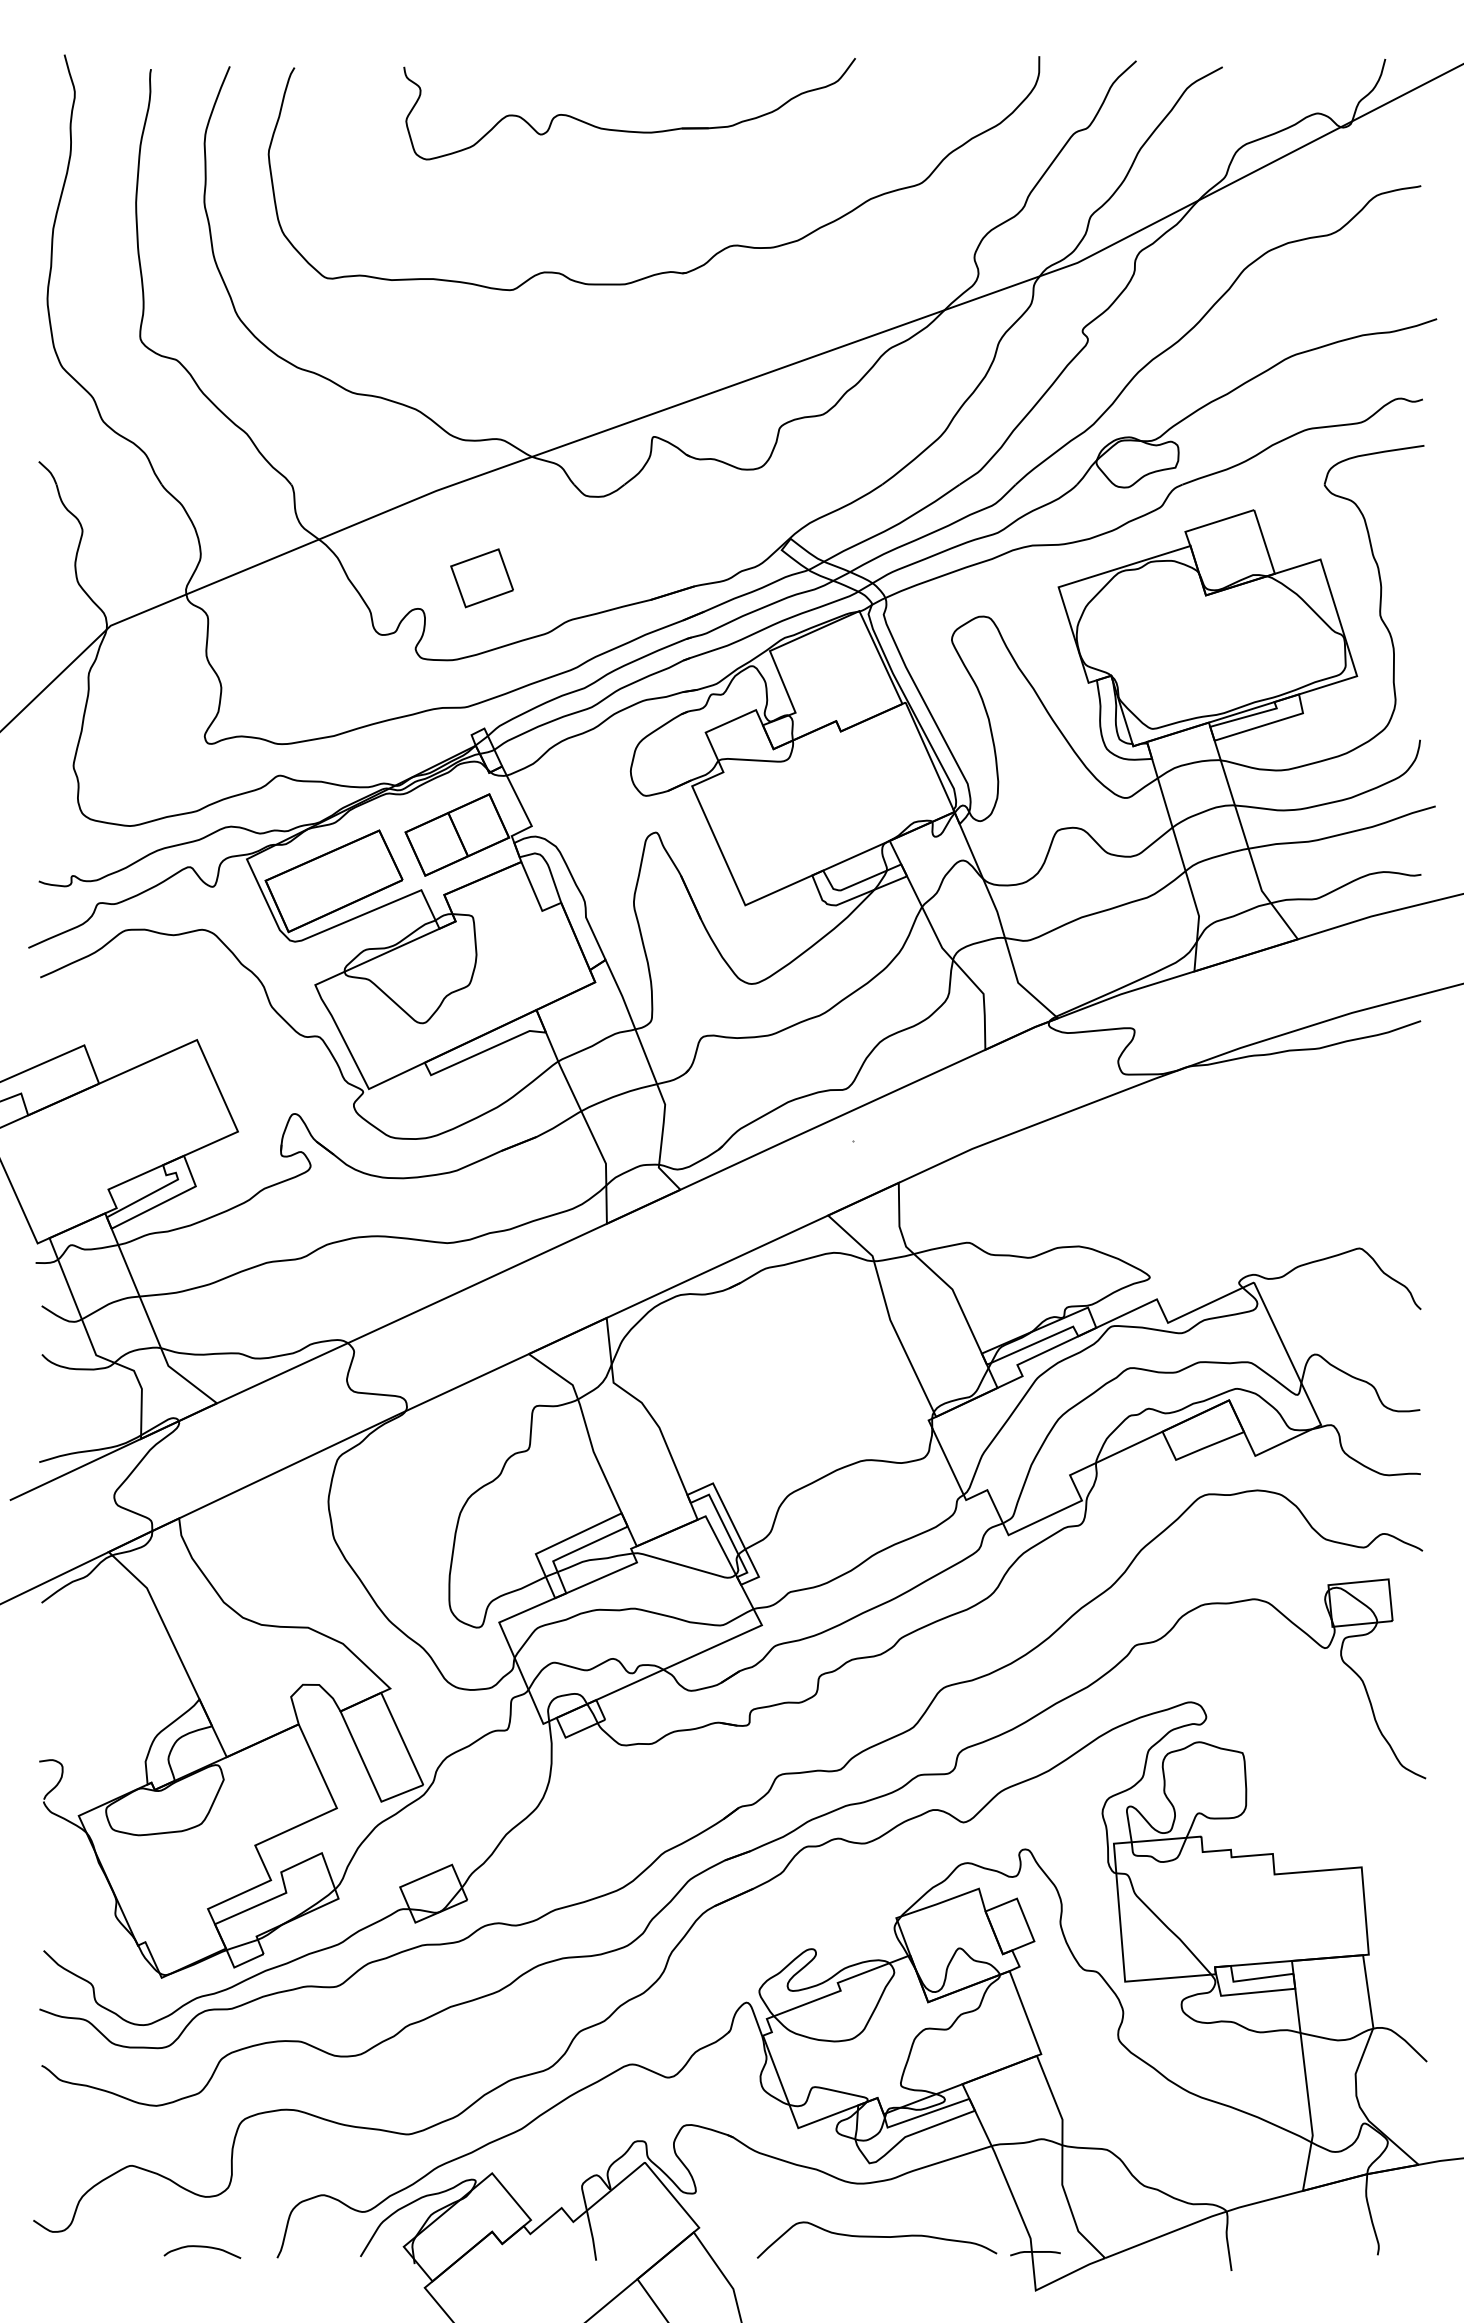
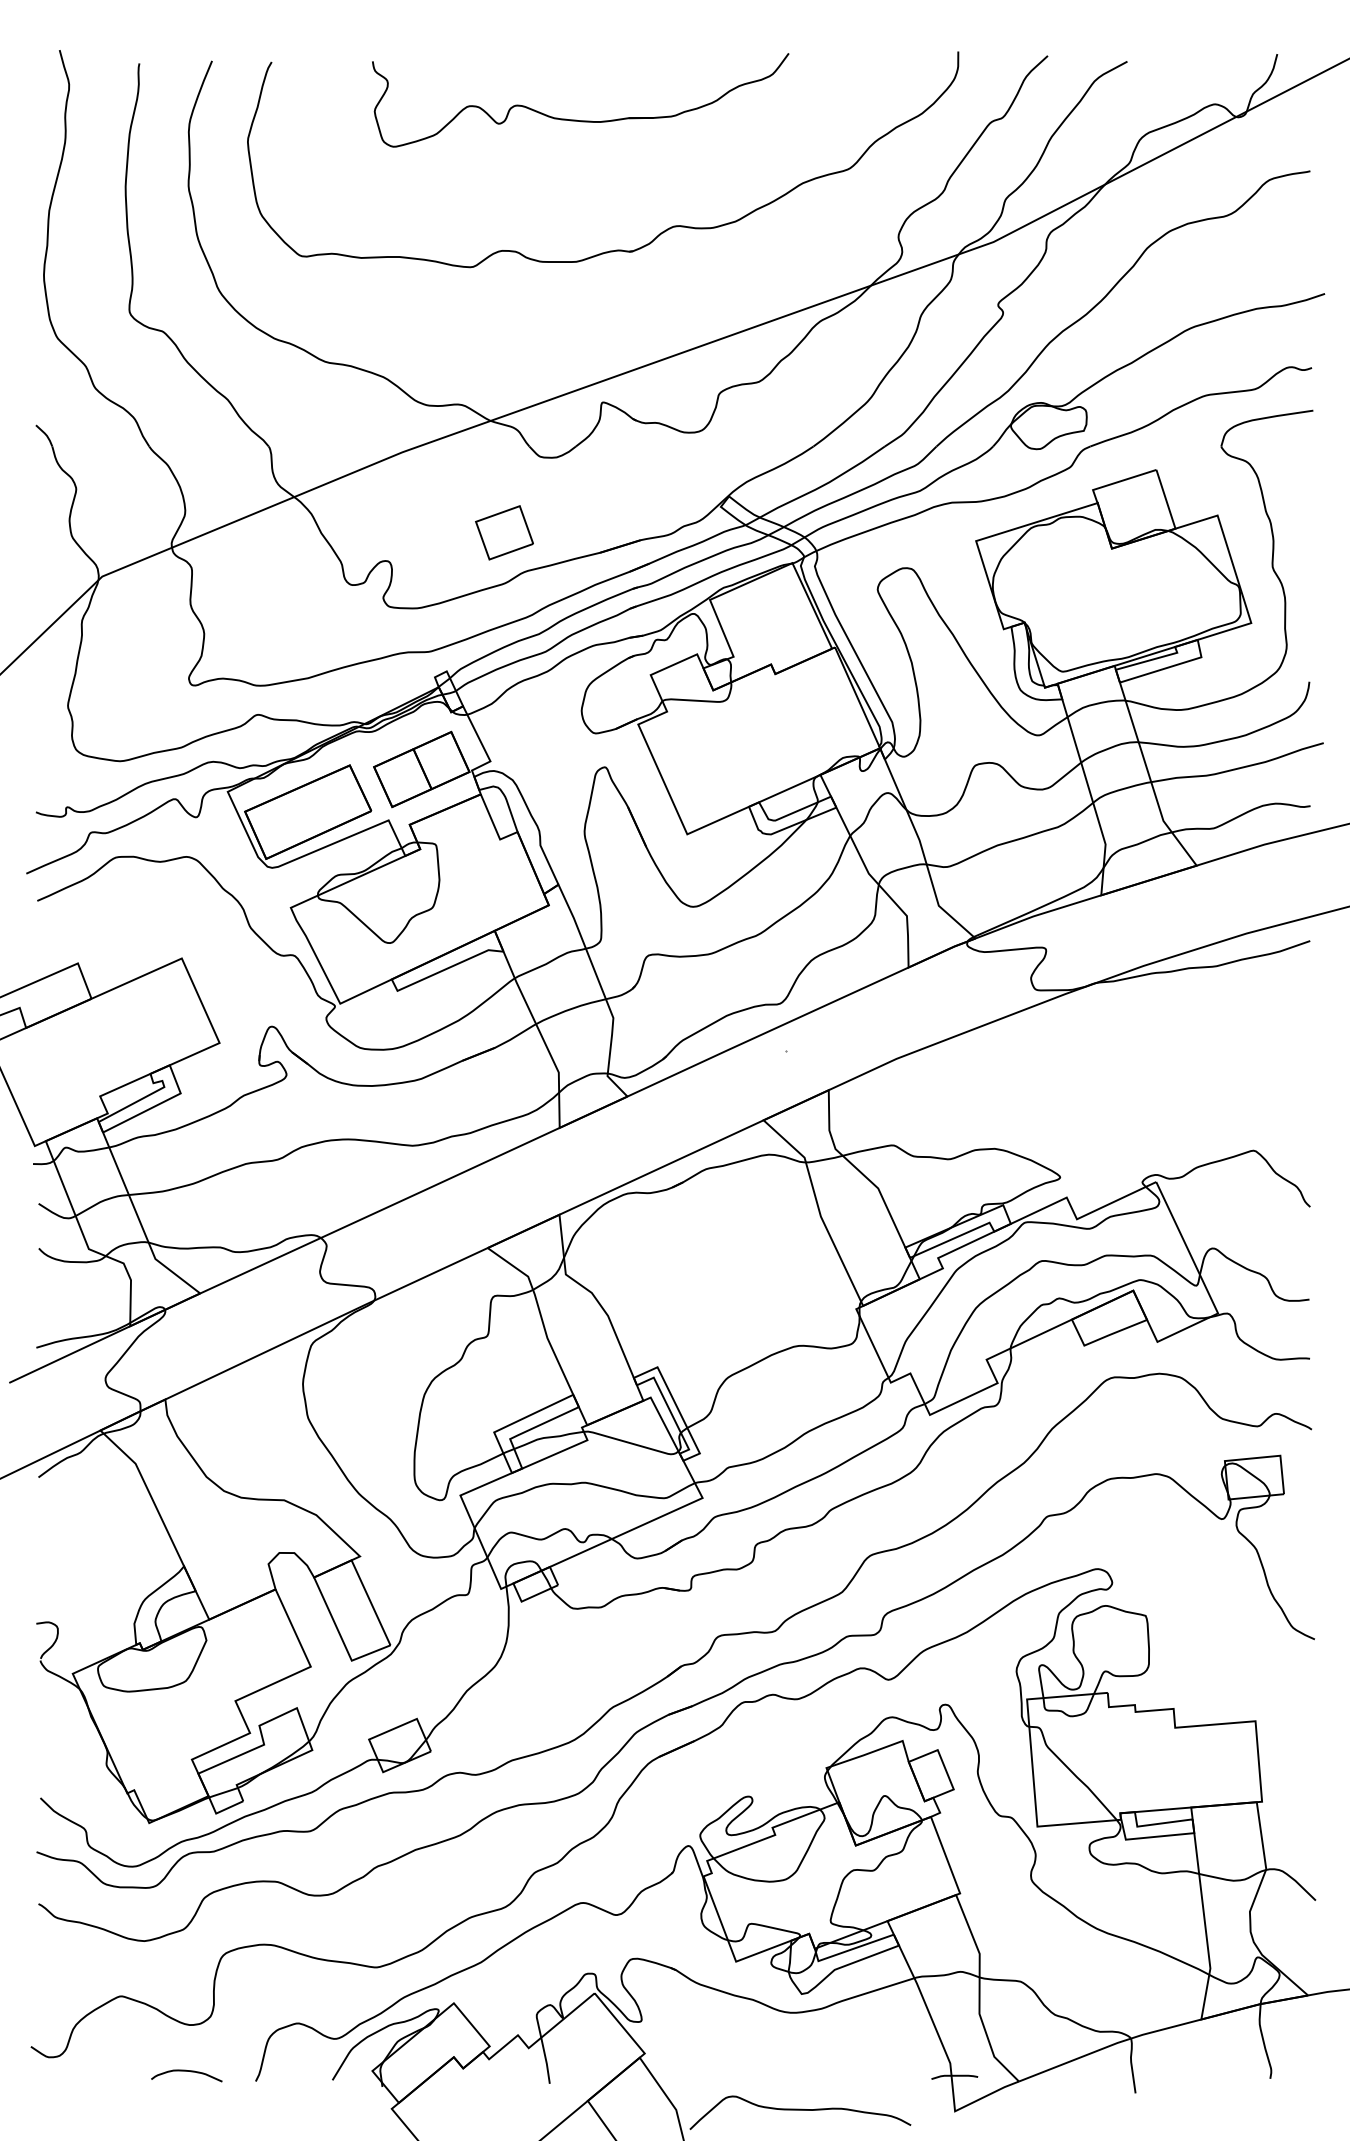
part: (481, 578) -> (503, 533), moved
curve: (876, 2237) -> (799, 2110), moved

